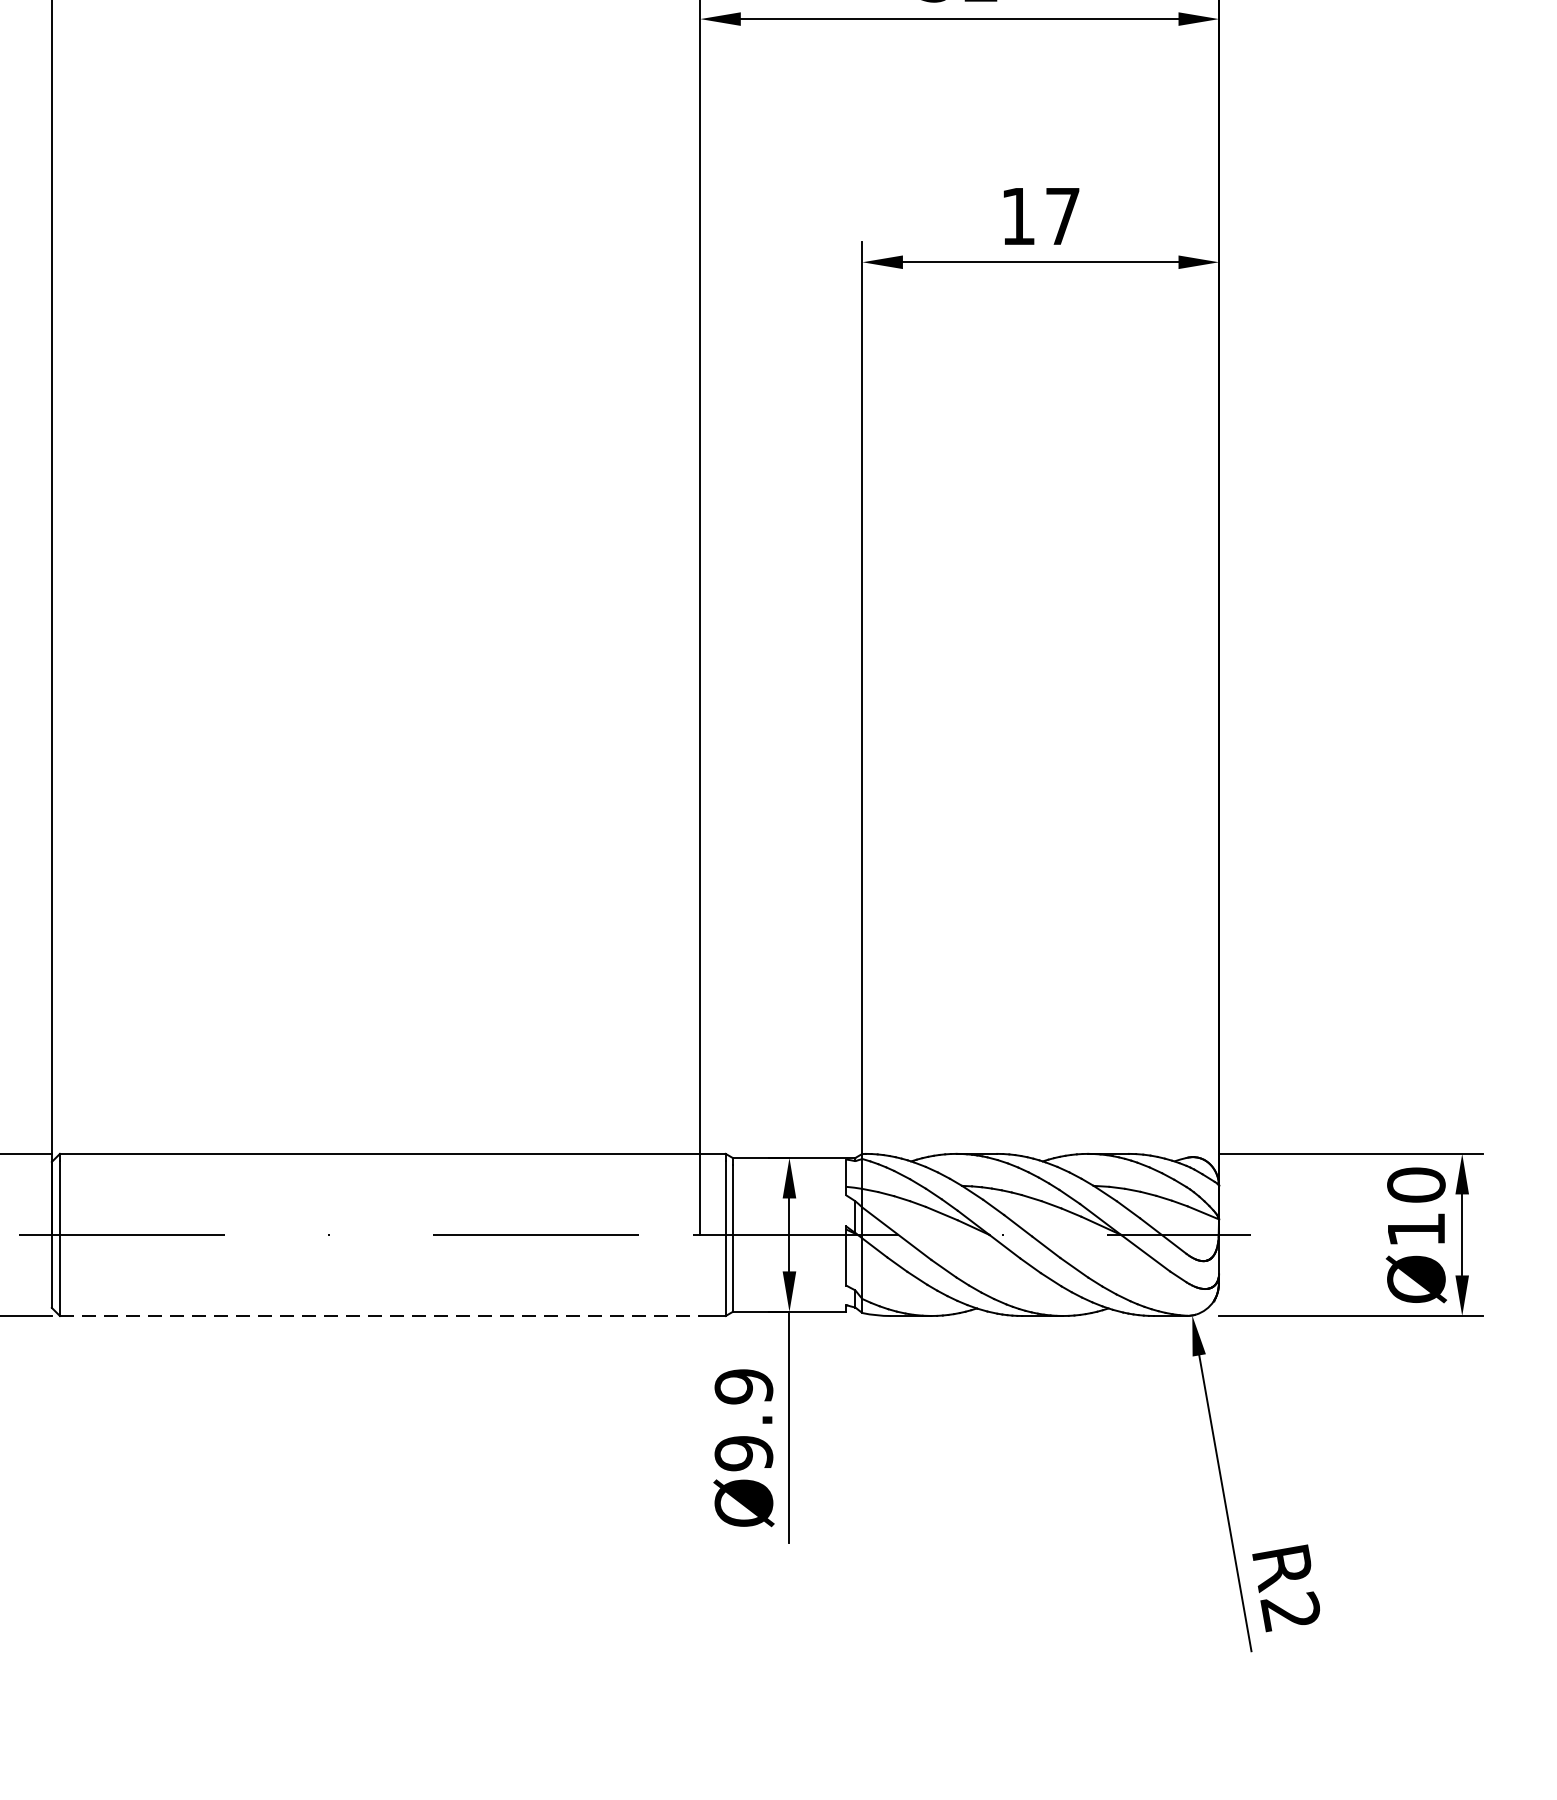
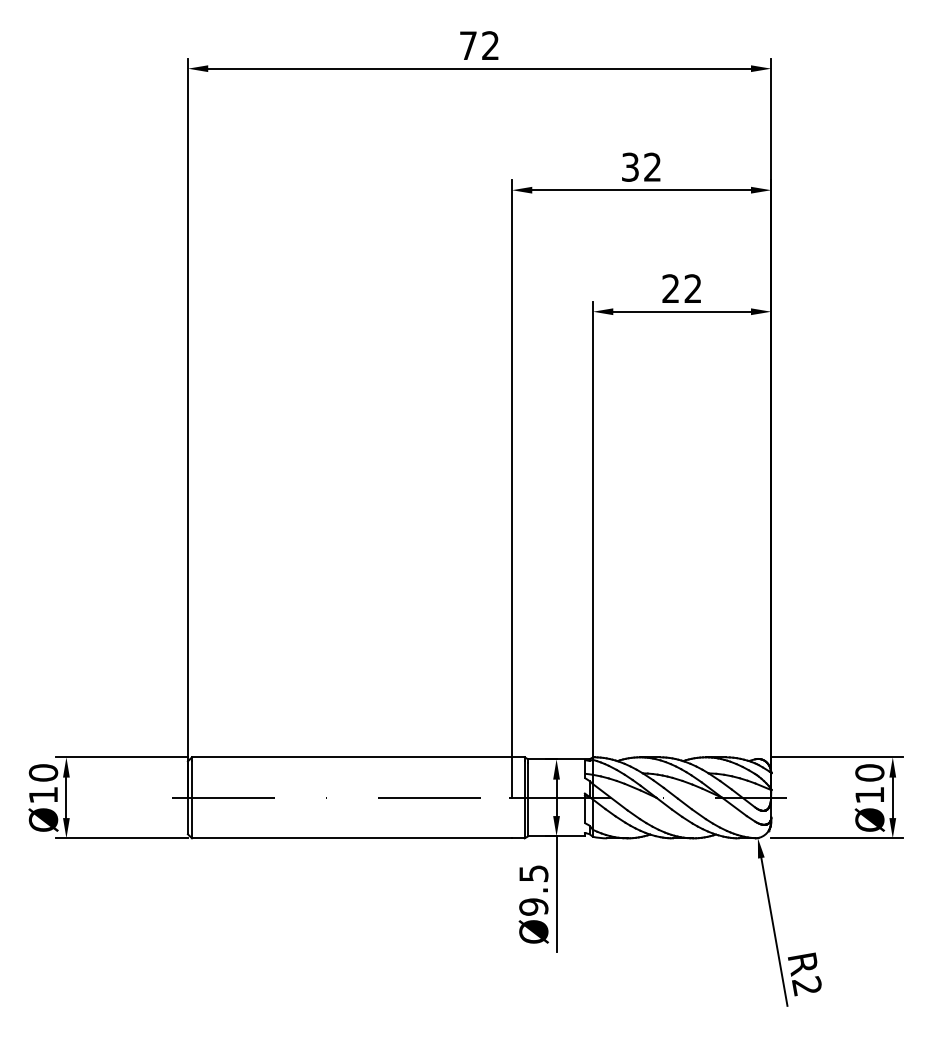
text: (1039, 215) -> (681, 288), 17 -> 22
line: (381, 1316) -> (352, 838), dashed -> solid
text: (743, 1386) -> (533, 873), Ø9.9 -> Ø9.5

